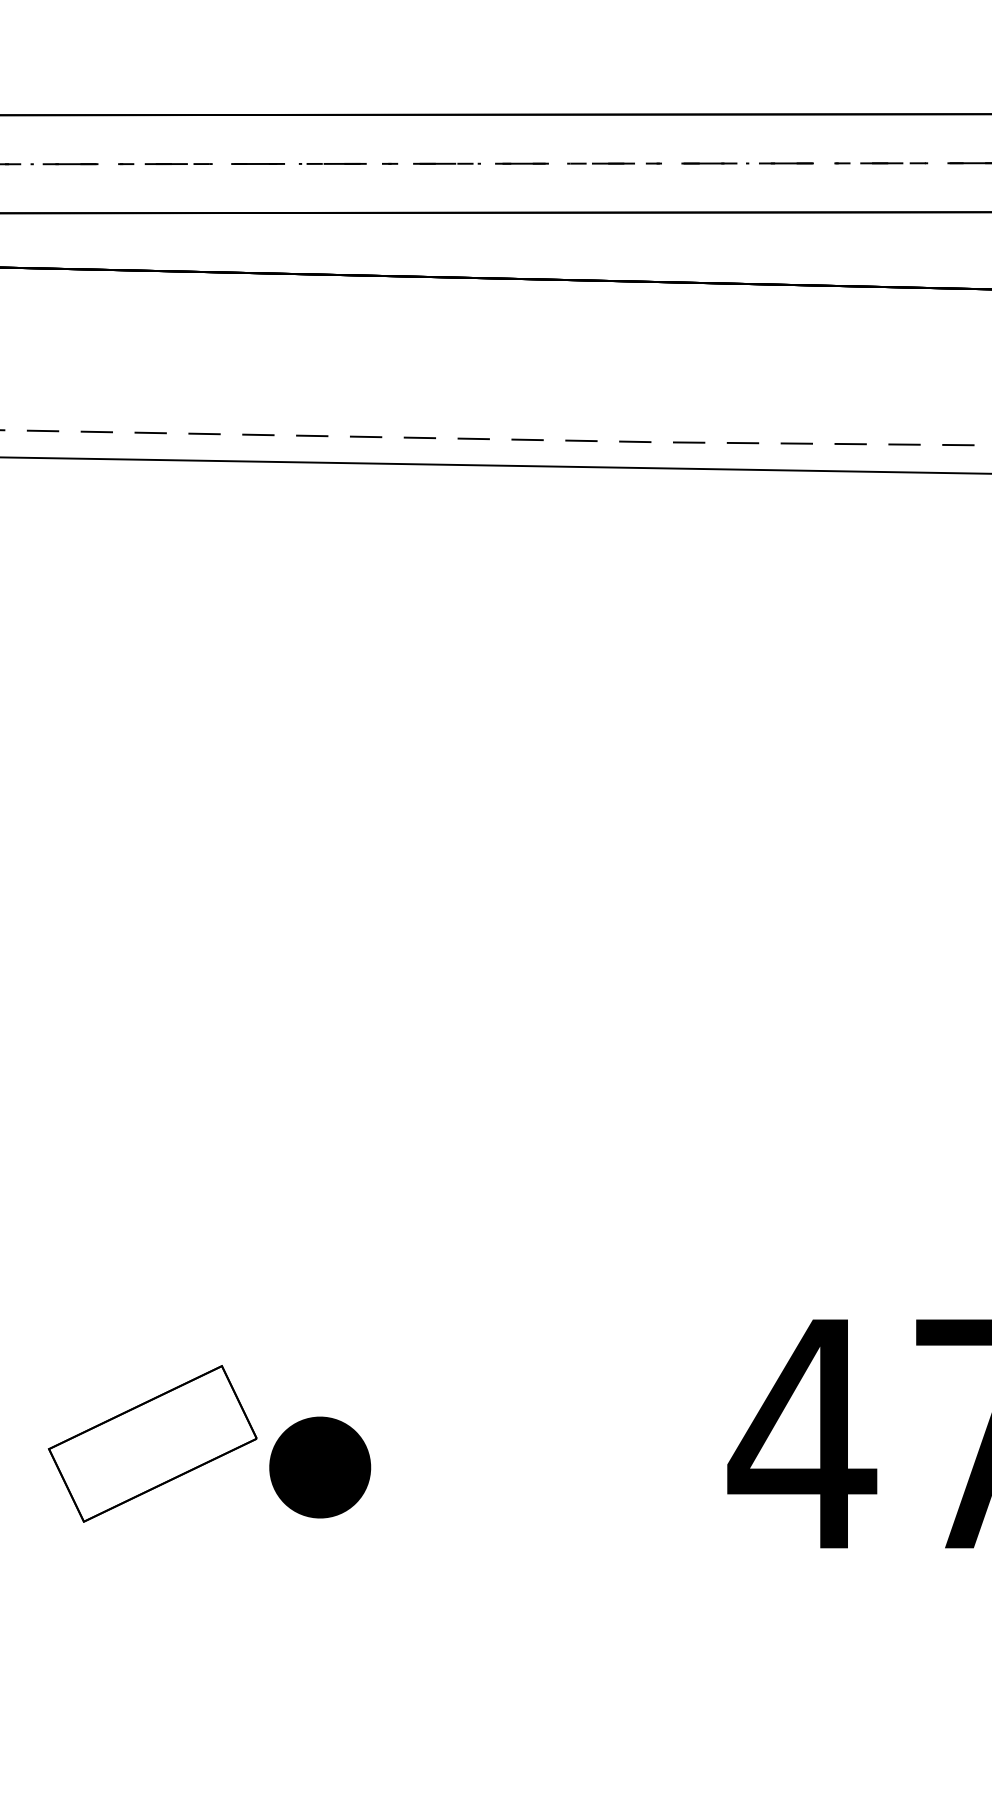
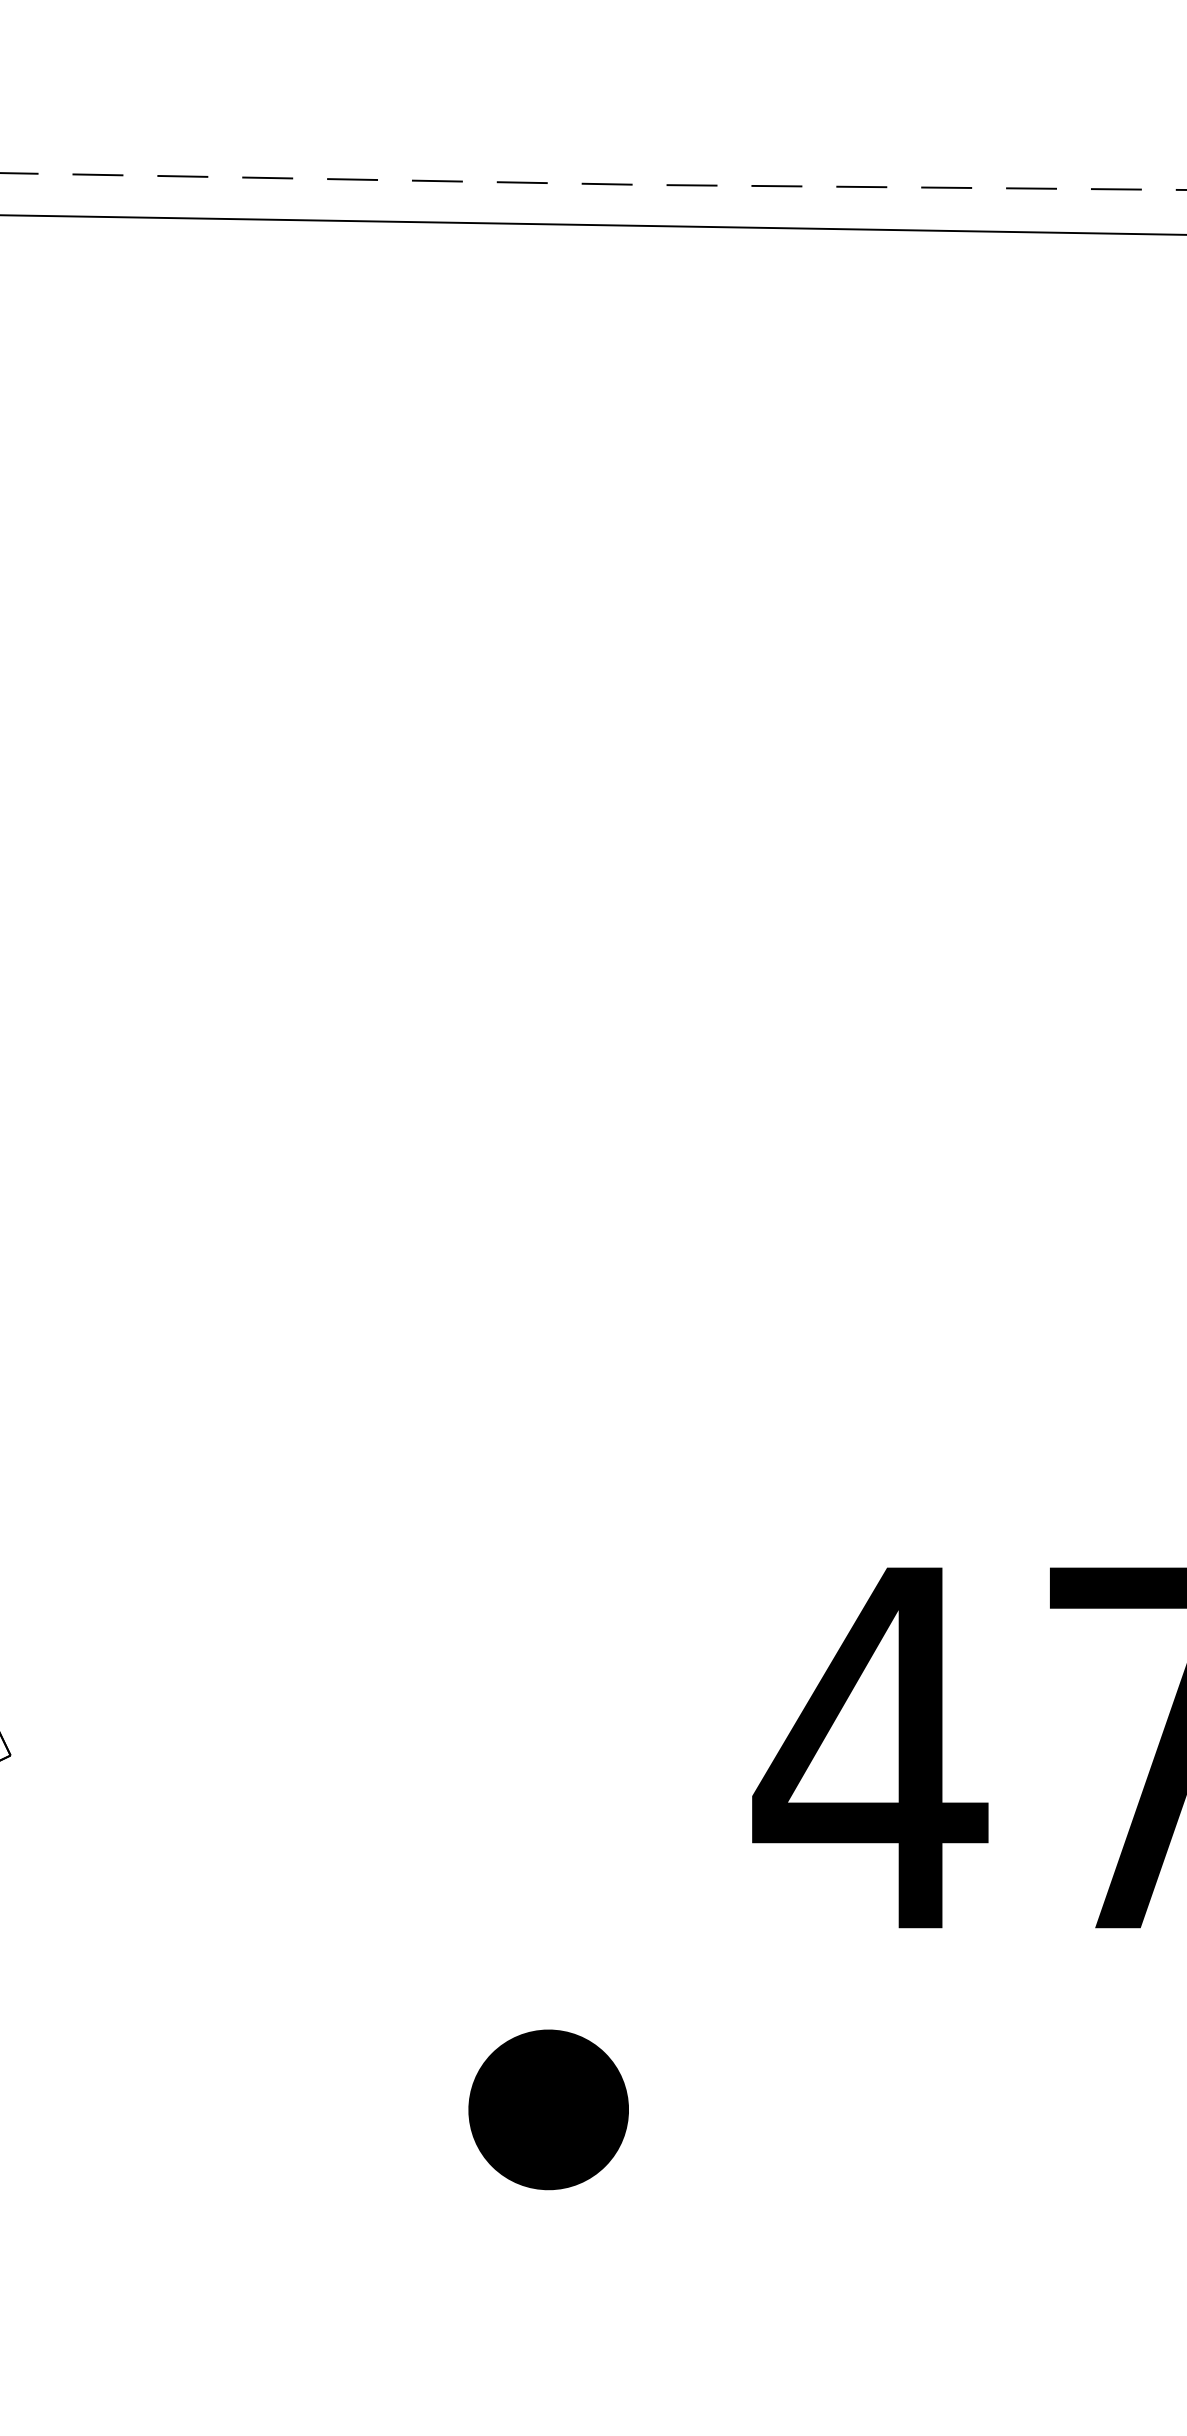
part: (320, 1467) -> (549, 2109), moved

